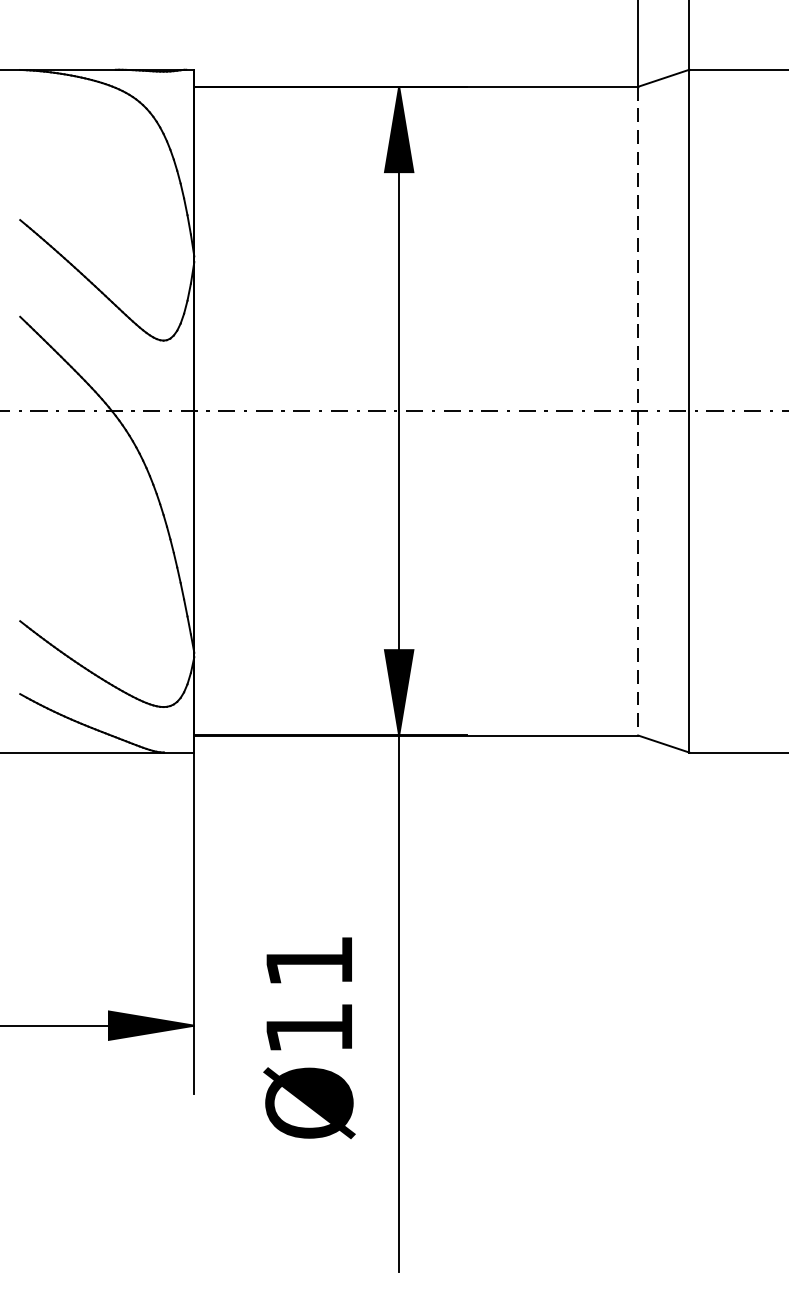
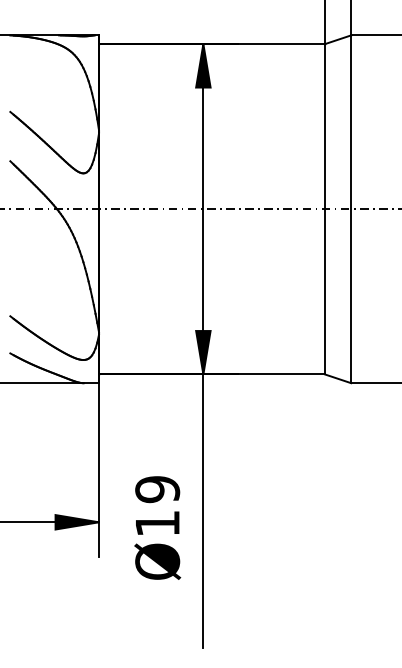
line: (638, 411) -> (325, 209), dashed -> solid
text: (309, 961) -> (157, 489), Ø11 -> Ø19

